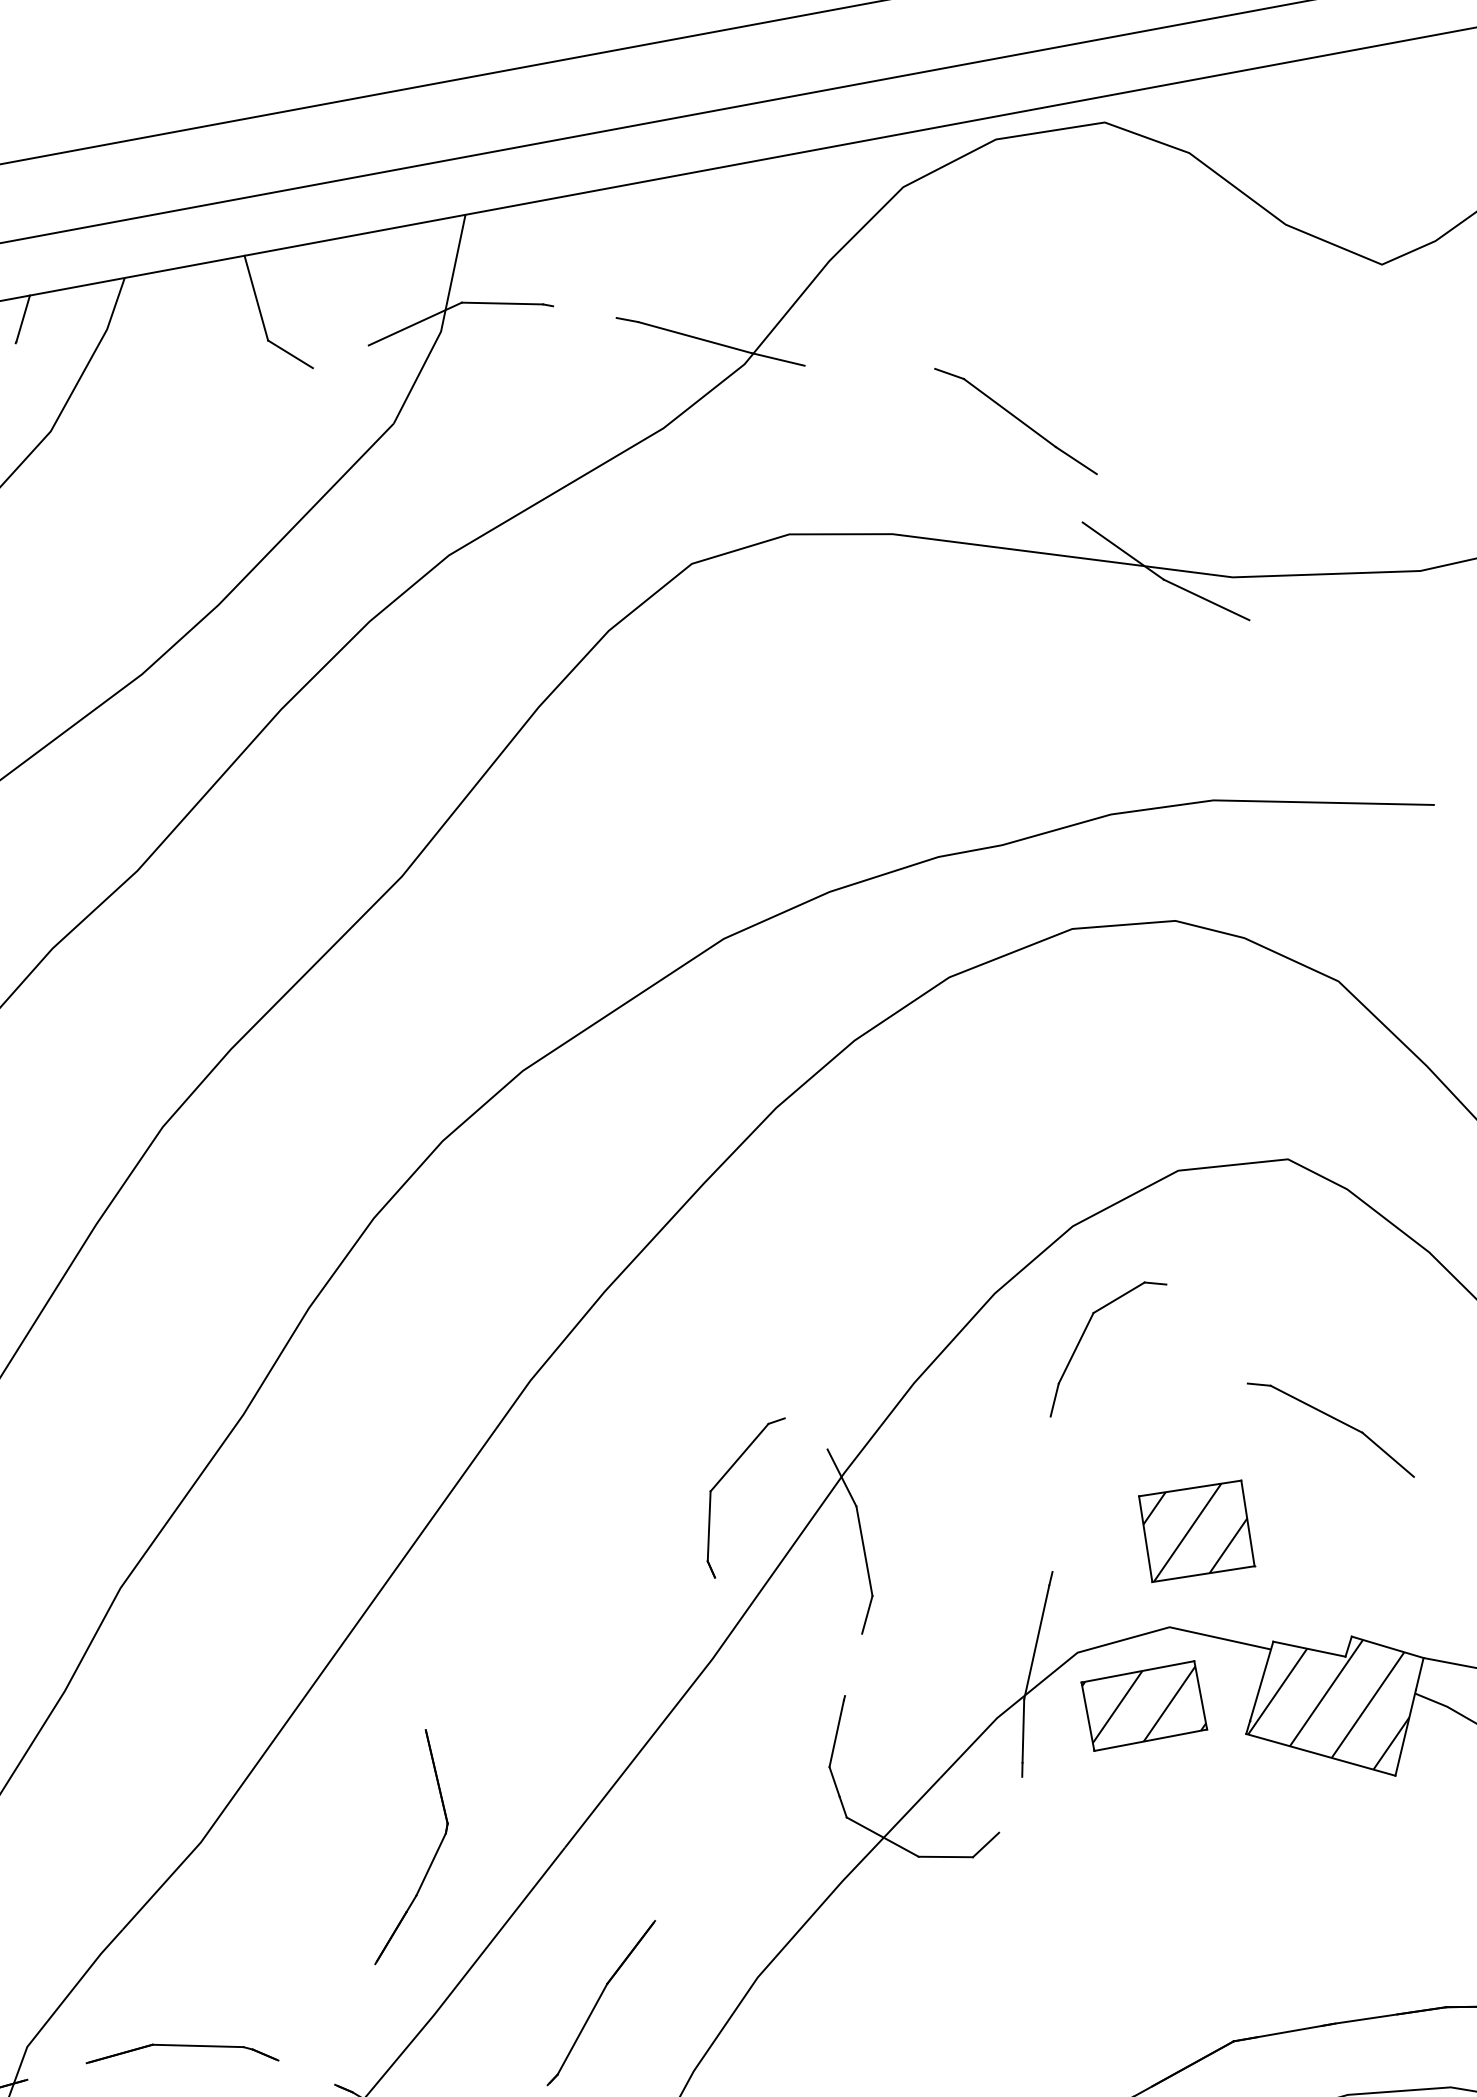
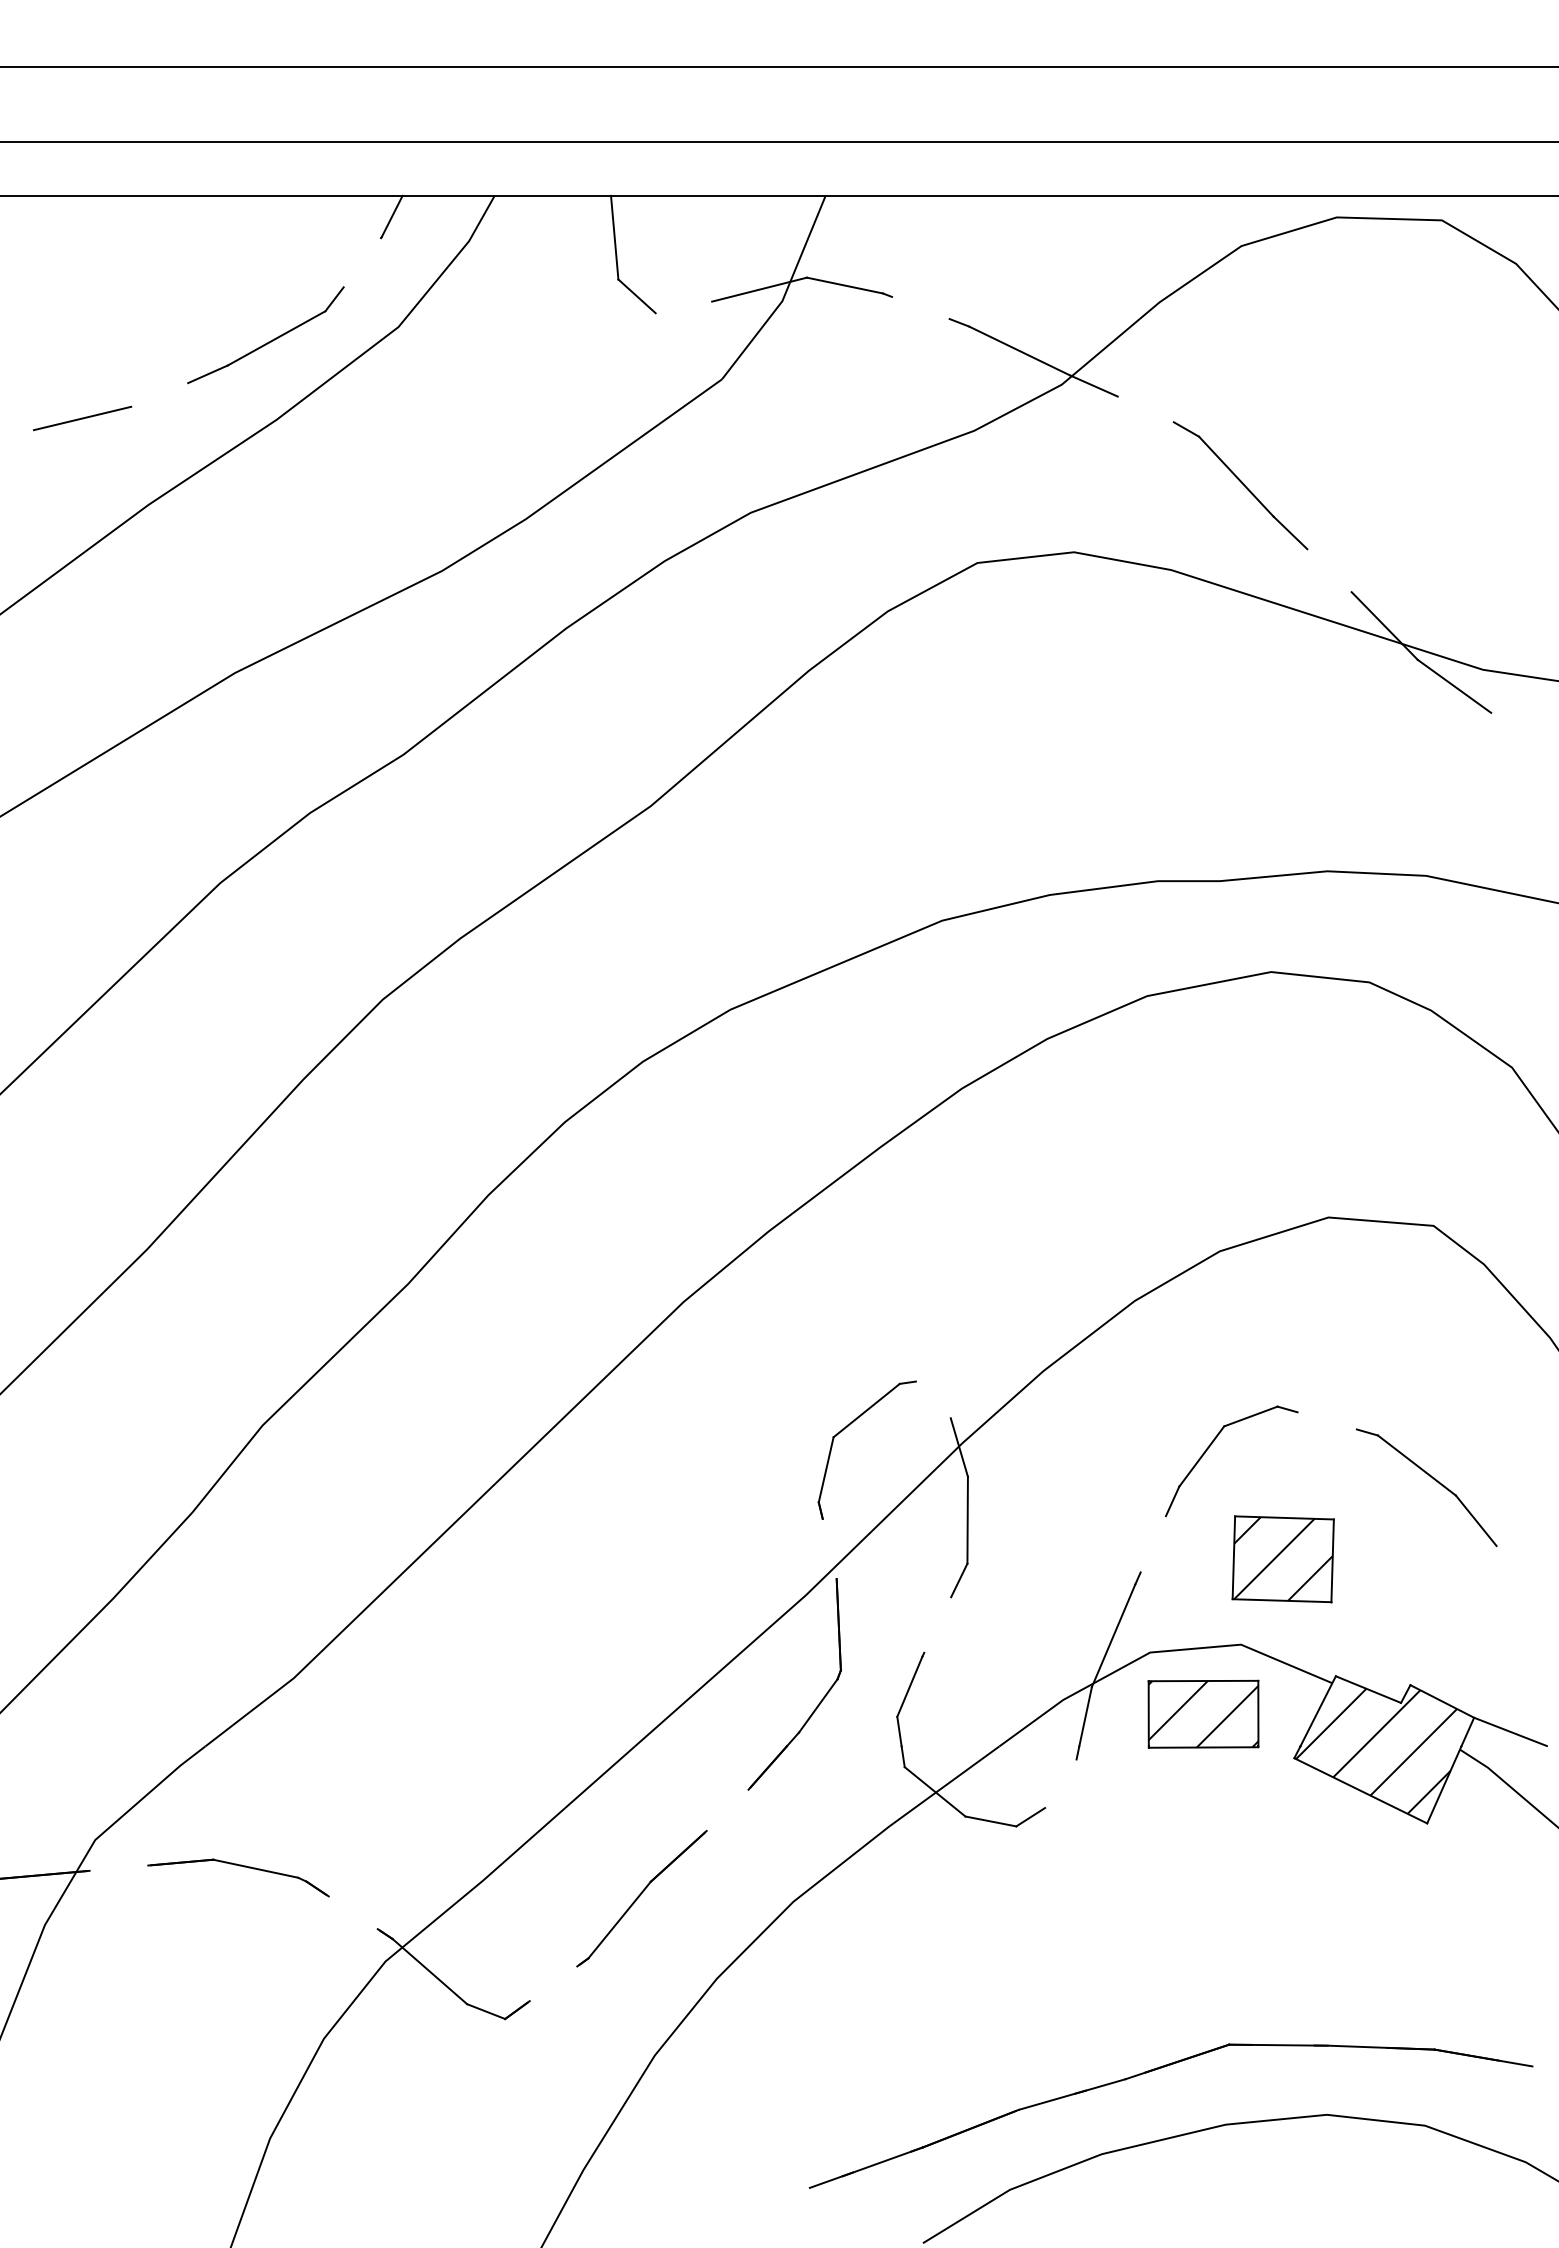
part: (1015, 421) -> (1240, 485), moved
part: (1084, 1335) -> (1211, 1445), moved
part: (430, 1861) -> (818, 1703), moved

